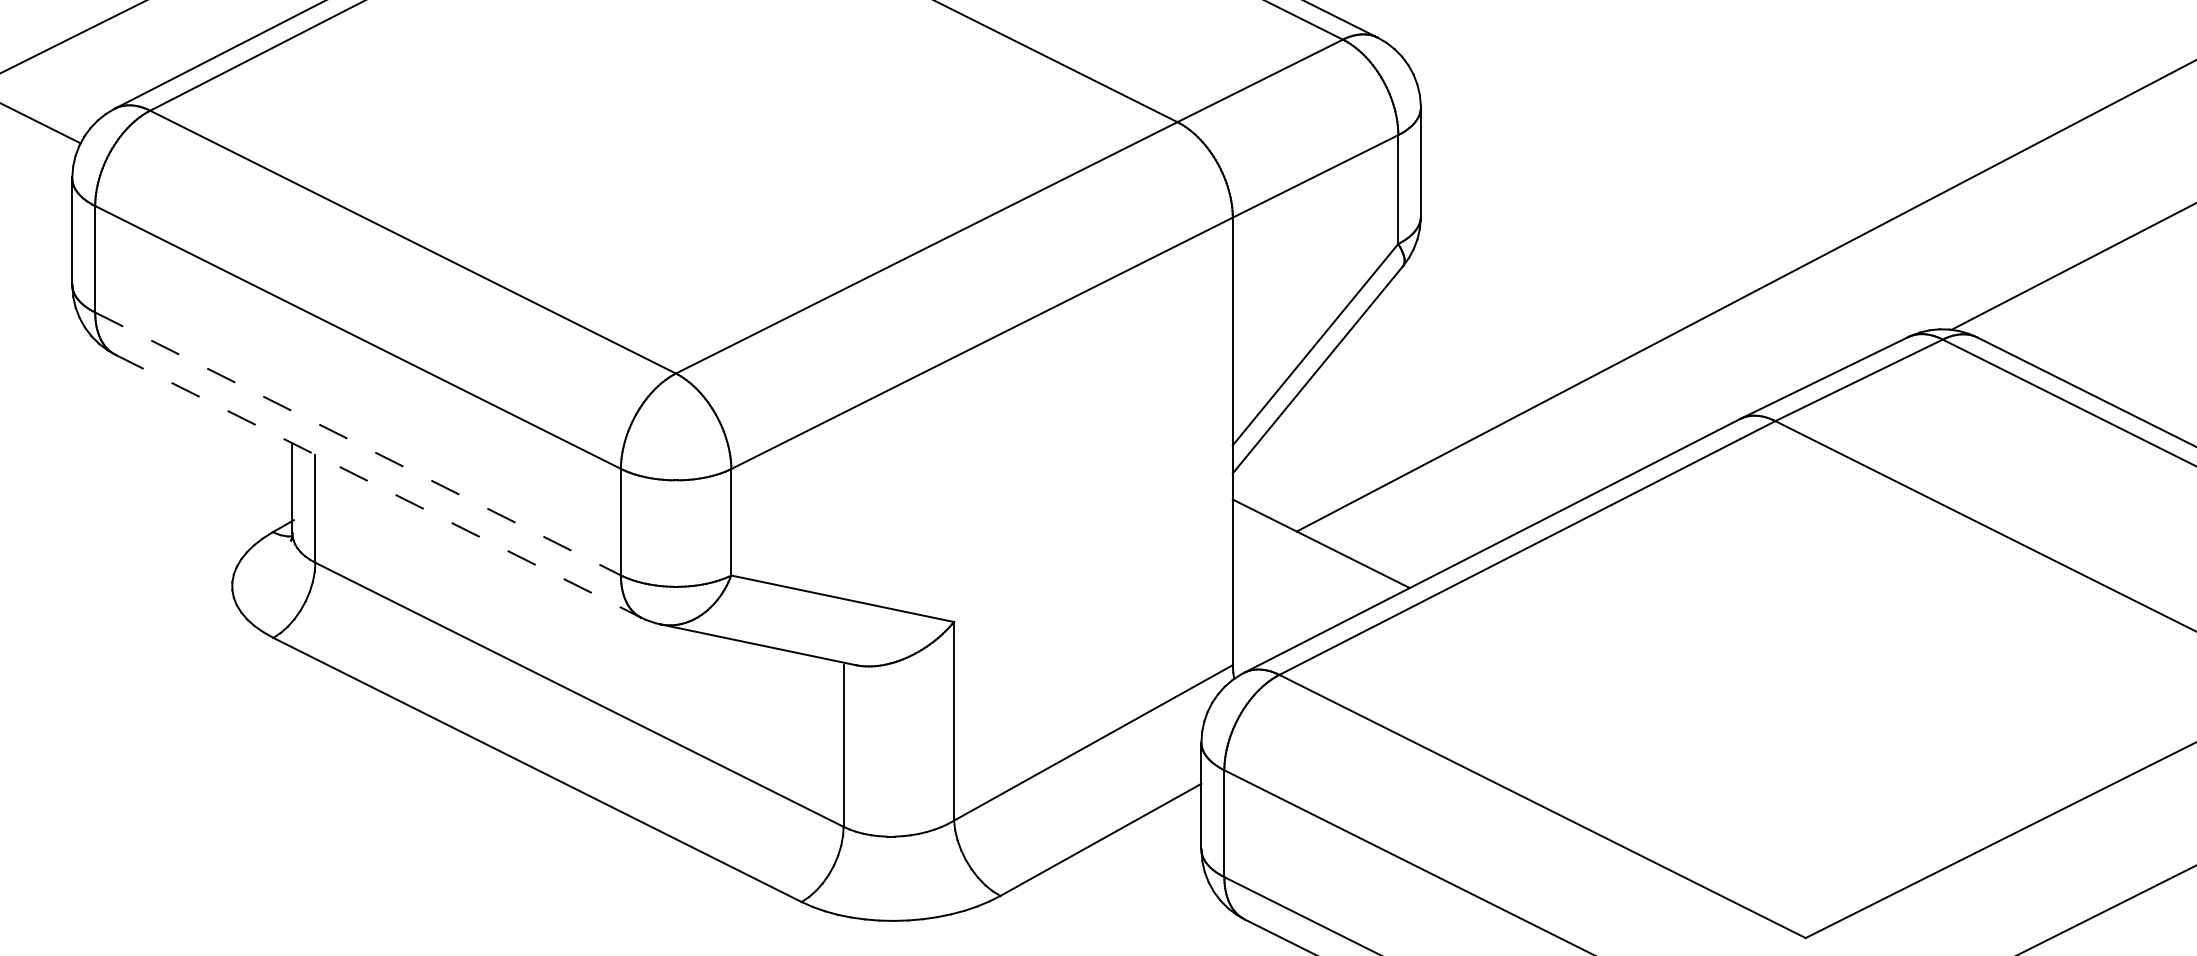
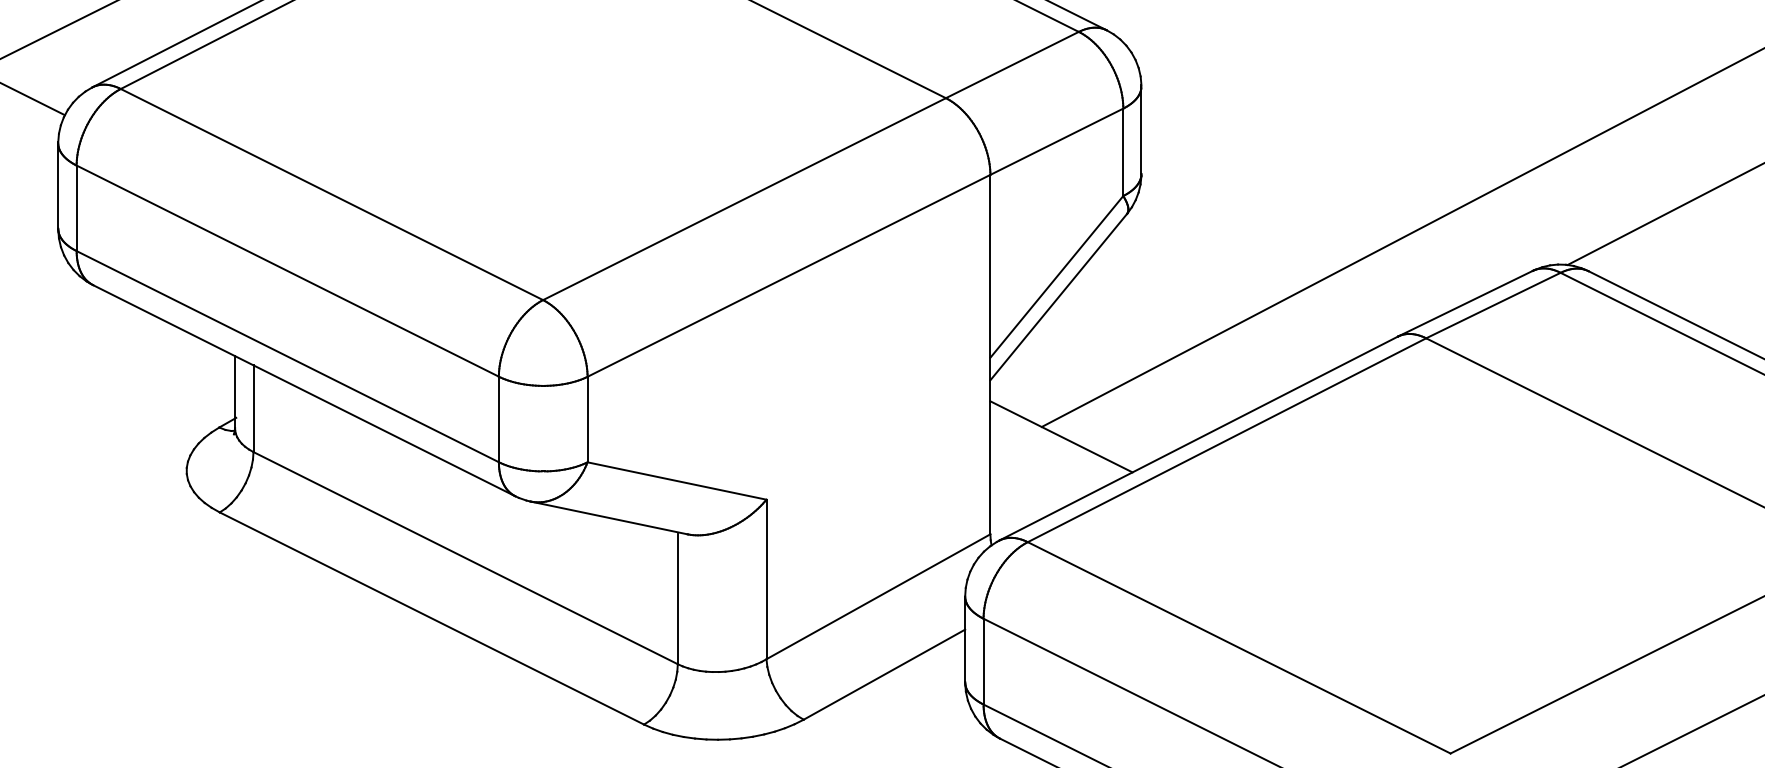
line: (358, 443) -> (288, 356), dashed -> solid
line: (378, 486) -> (304, 390), dashed -> solid

